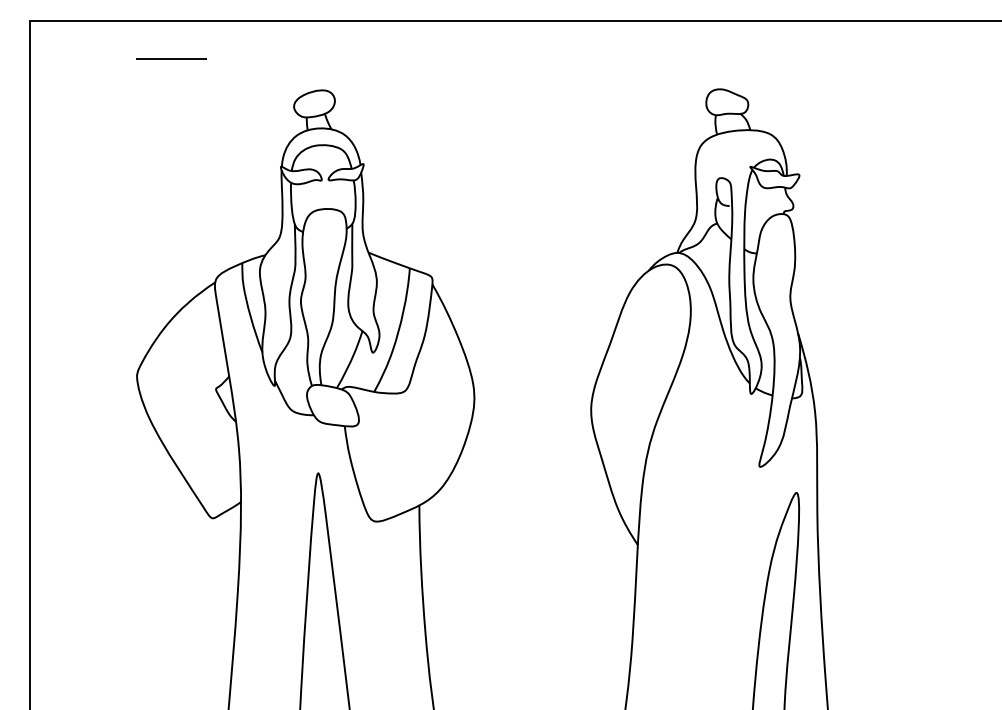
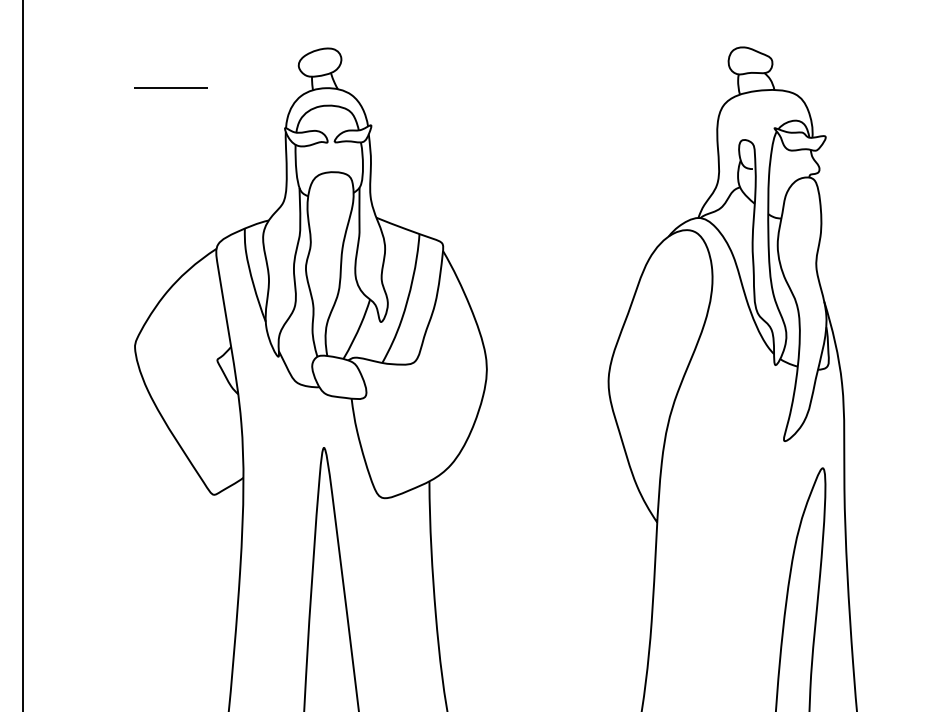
line: (171, 58) -> (170, 87), moved

